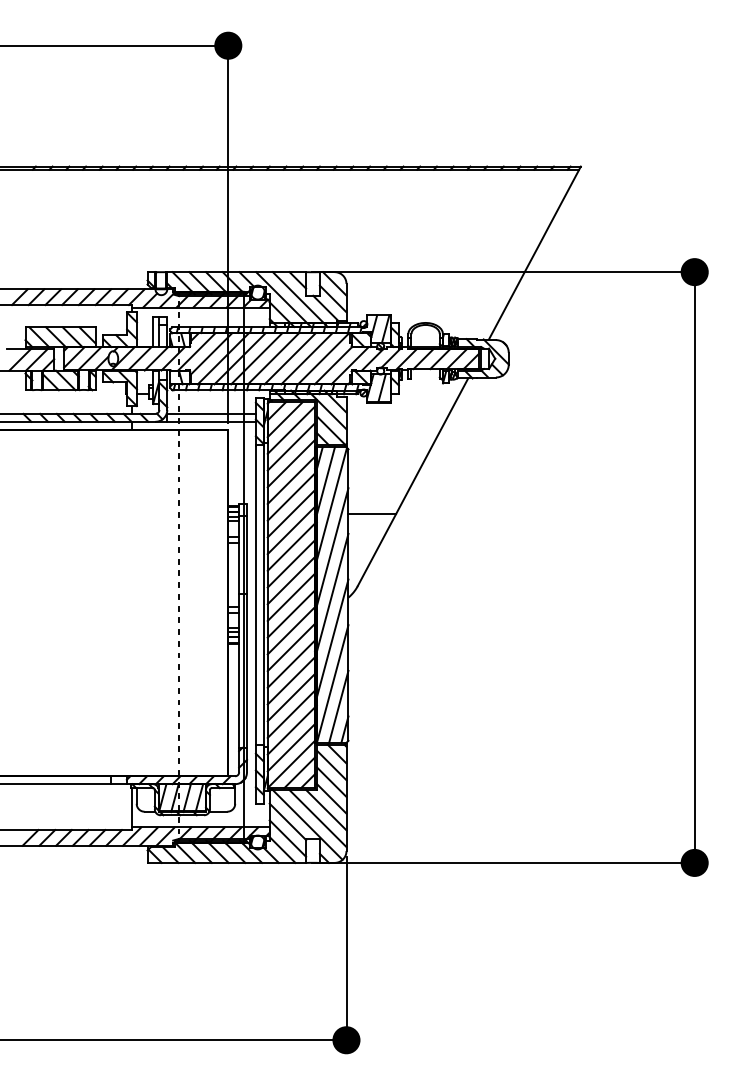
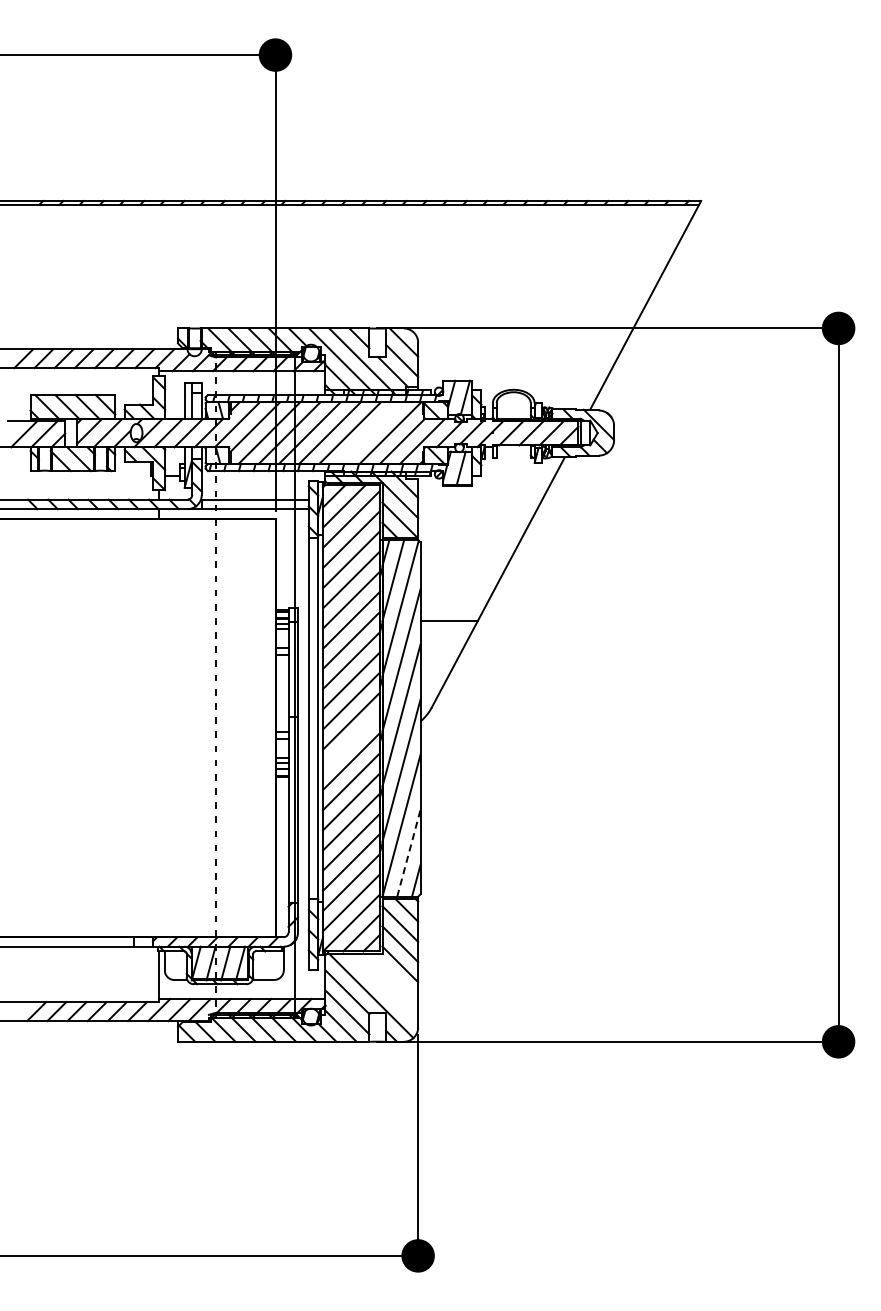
line: (307, 358) -> (370, 432), removed
line: (291, 613) -> (351, 740), removed
line: (338, 706) -> (408, 853), solid -> dashed
line: (326, 809) -> (393, 977), removed
line: (317, 817) -> (383, 987), removed

